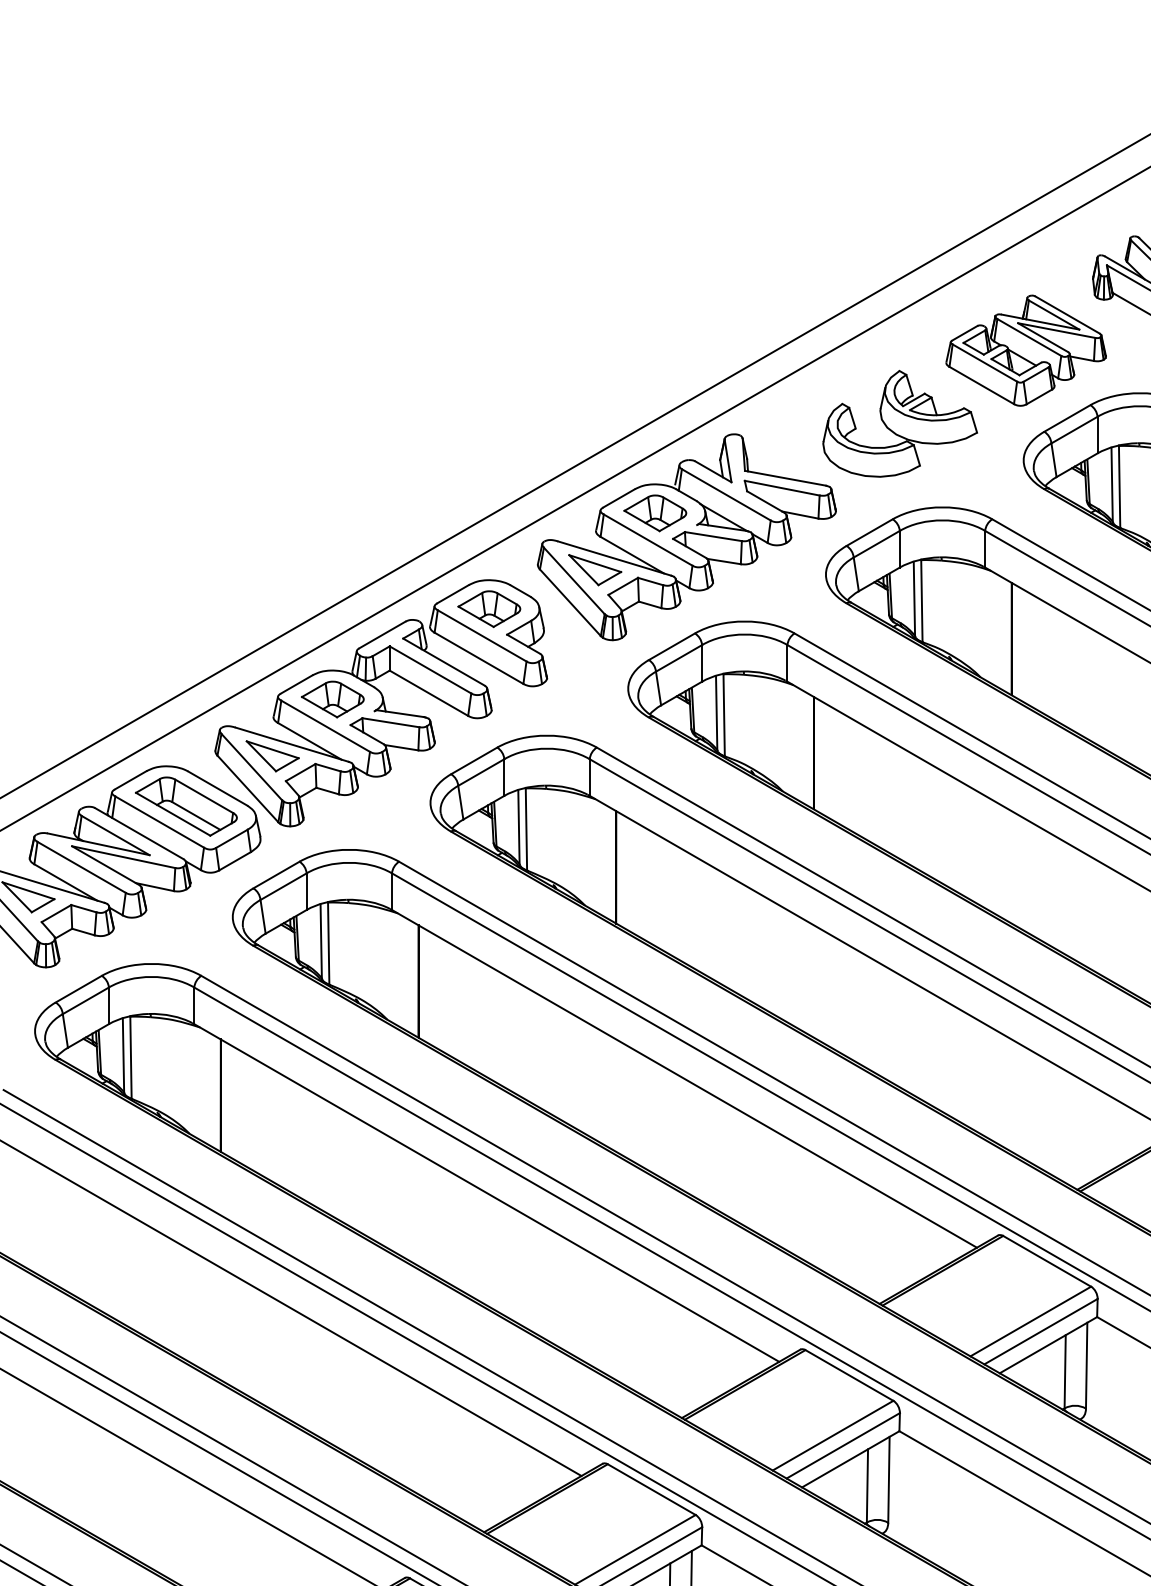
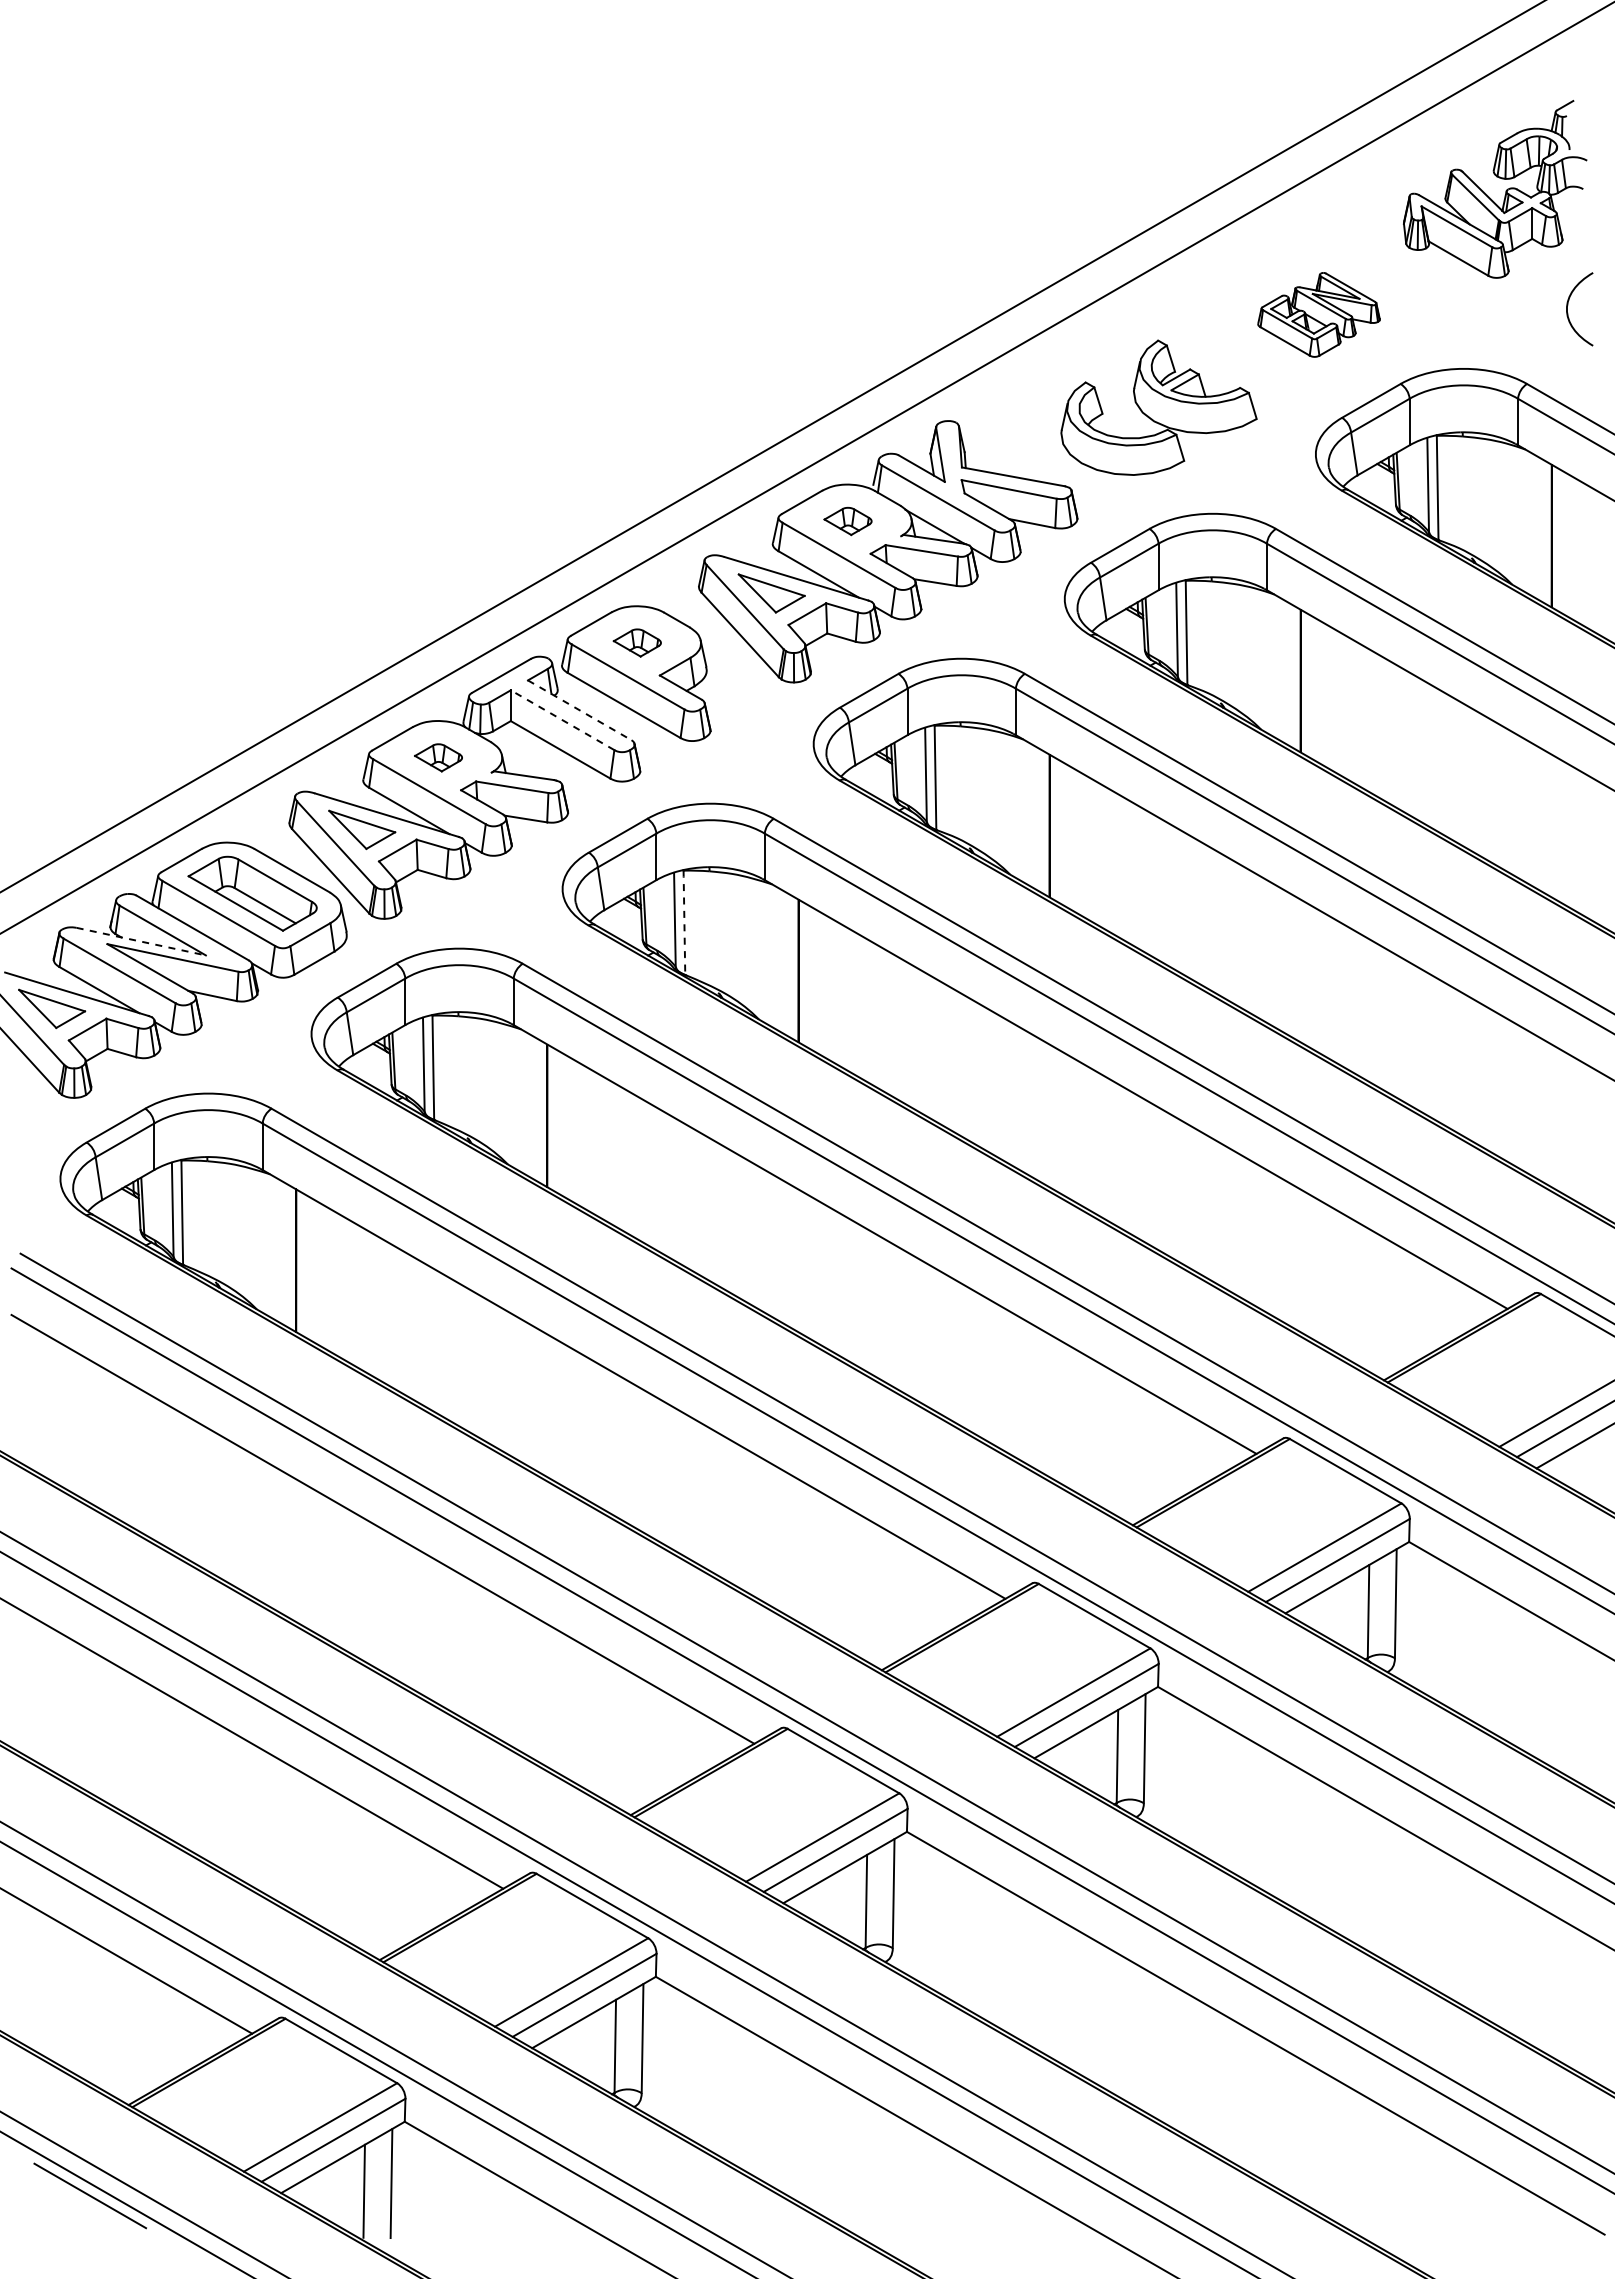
part: (1025, 350) -> (1318, 314), size x0.6
part: (654, 513) -> (847, 521), size x0.6
part: (489, 608) -> (637, 642), size x0.6
line: (443, 662) -> (579, 710), solid -> dashed
line: (430, 670) -> (562, 720), solid -> dashed
part: (332, 699) -> (438, 757), size x0.6
line: (526, 830) -> (684, 923), solid -> dashed
line: (98, 844) -> (141, 941), solid -> dashed

